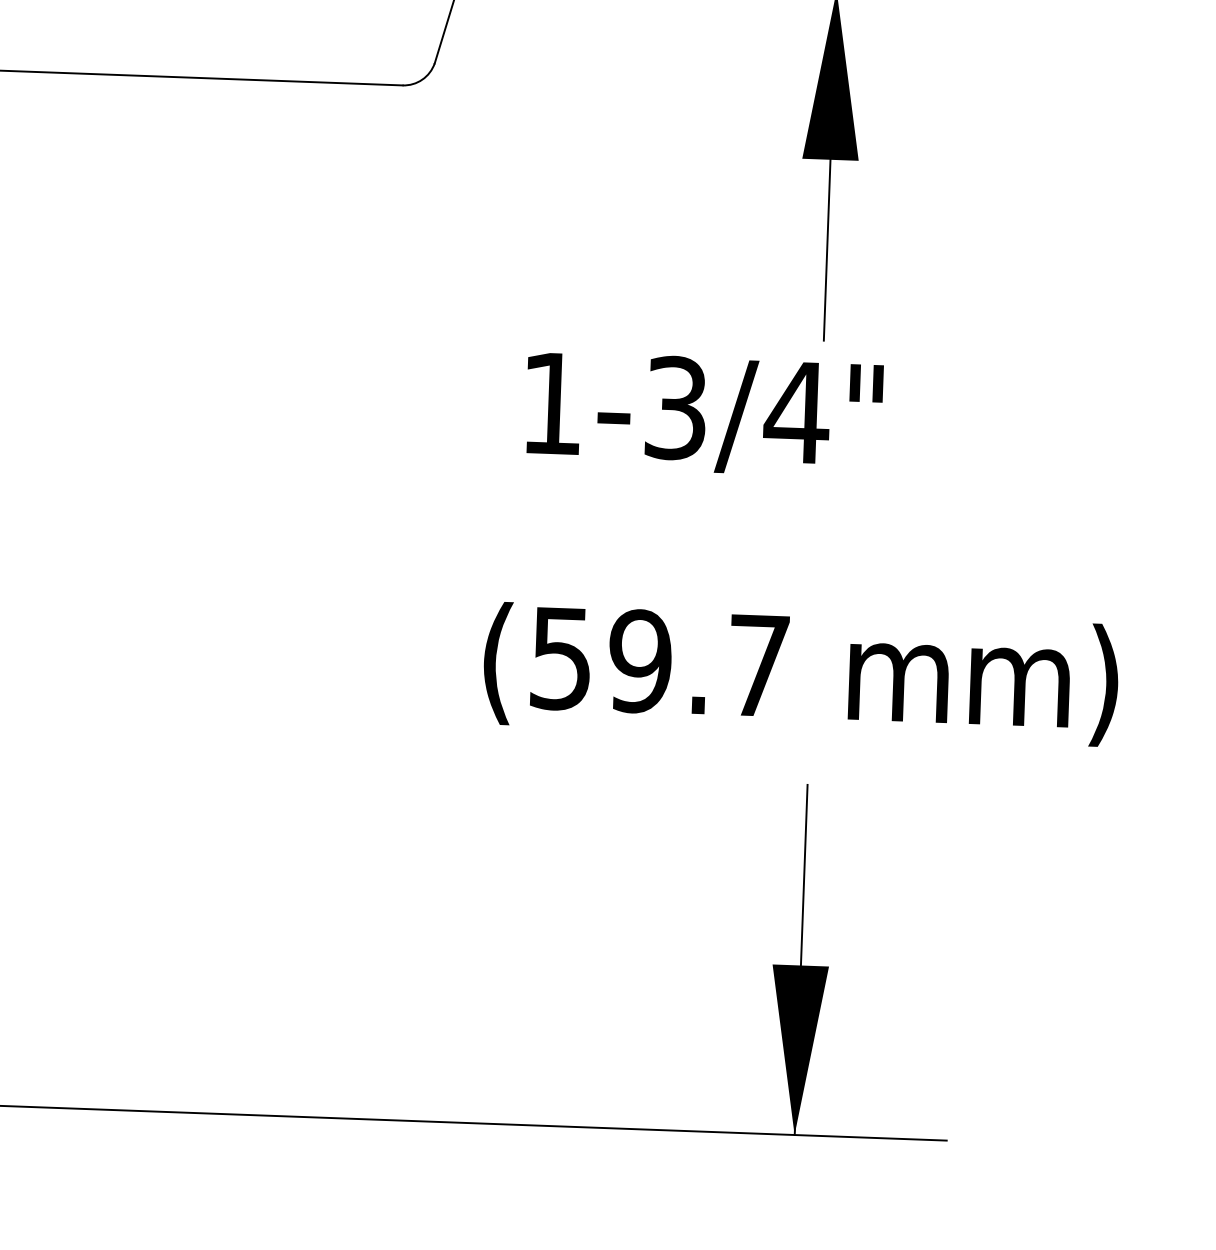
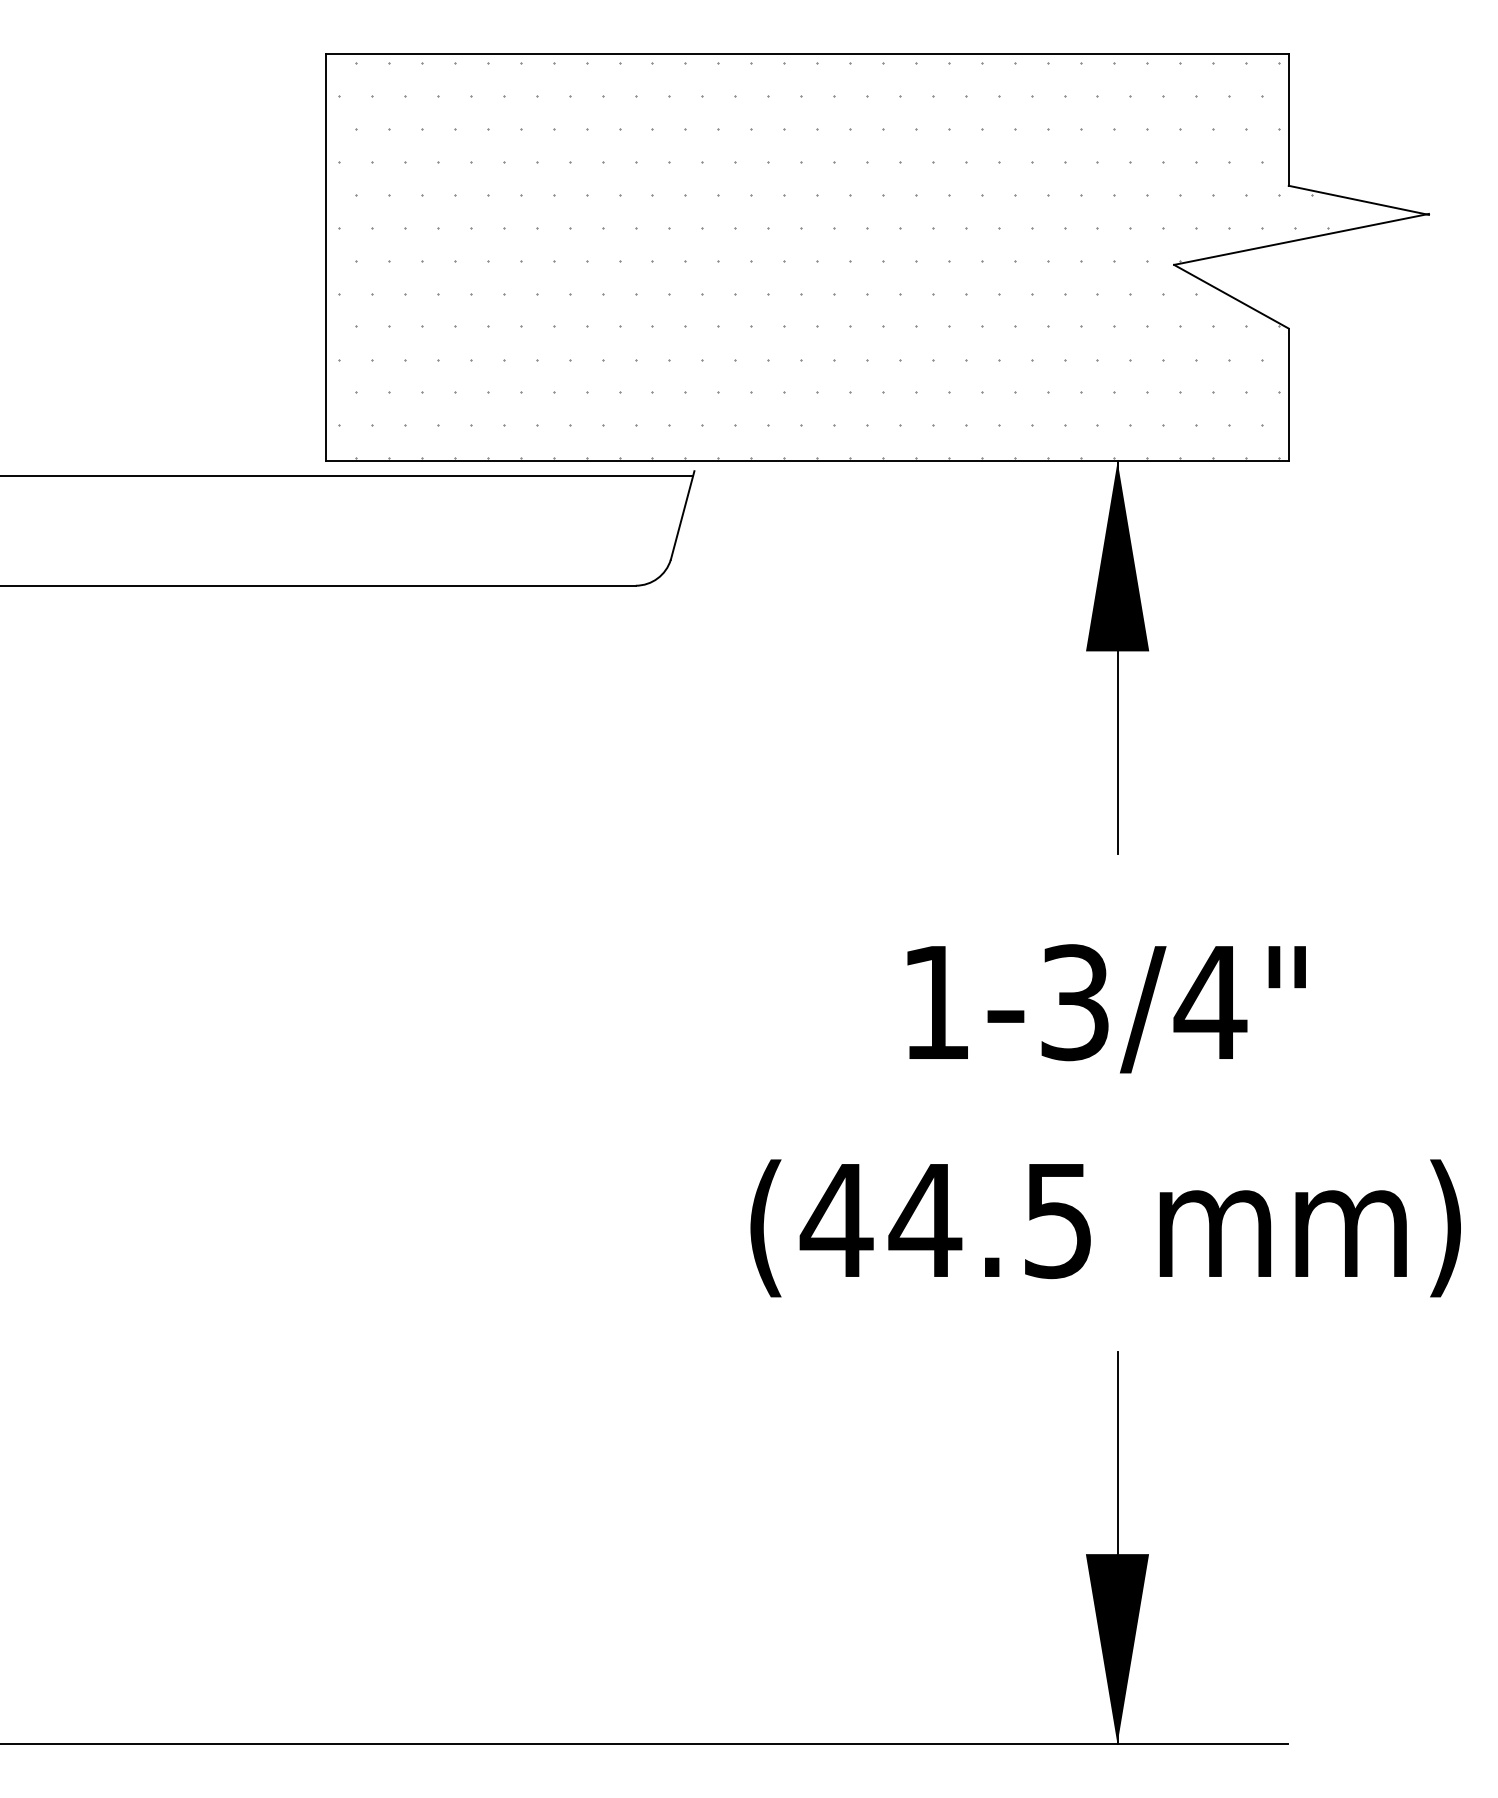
text: (703, 414) -> (1106, 1008), moved
text: (658, 662) -> (945, 1220), (59.7 -> (44.5

